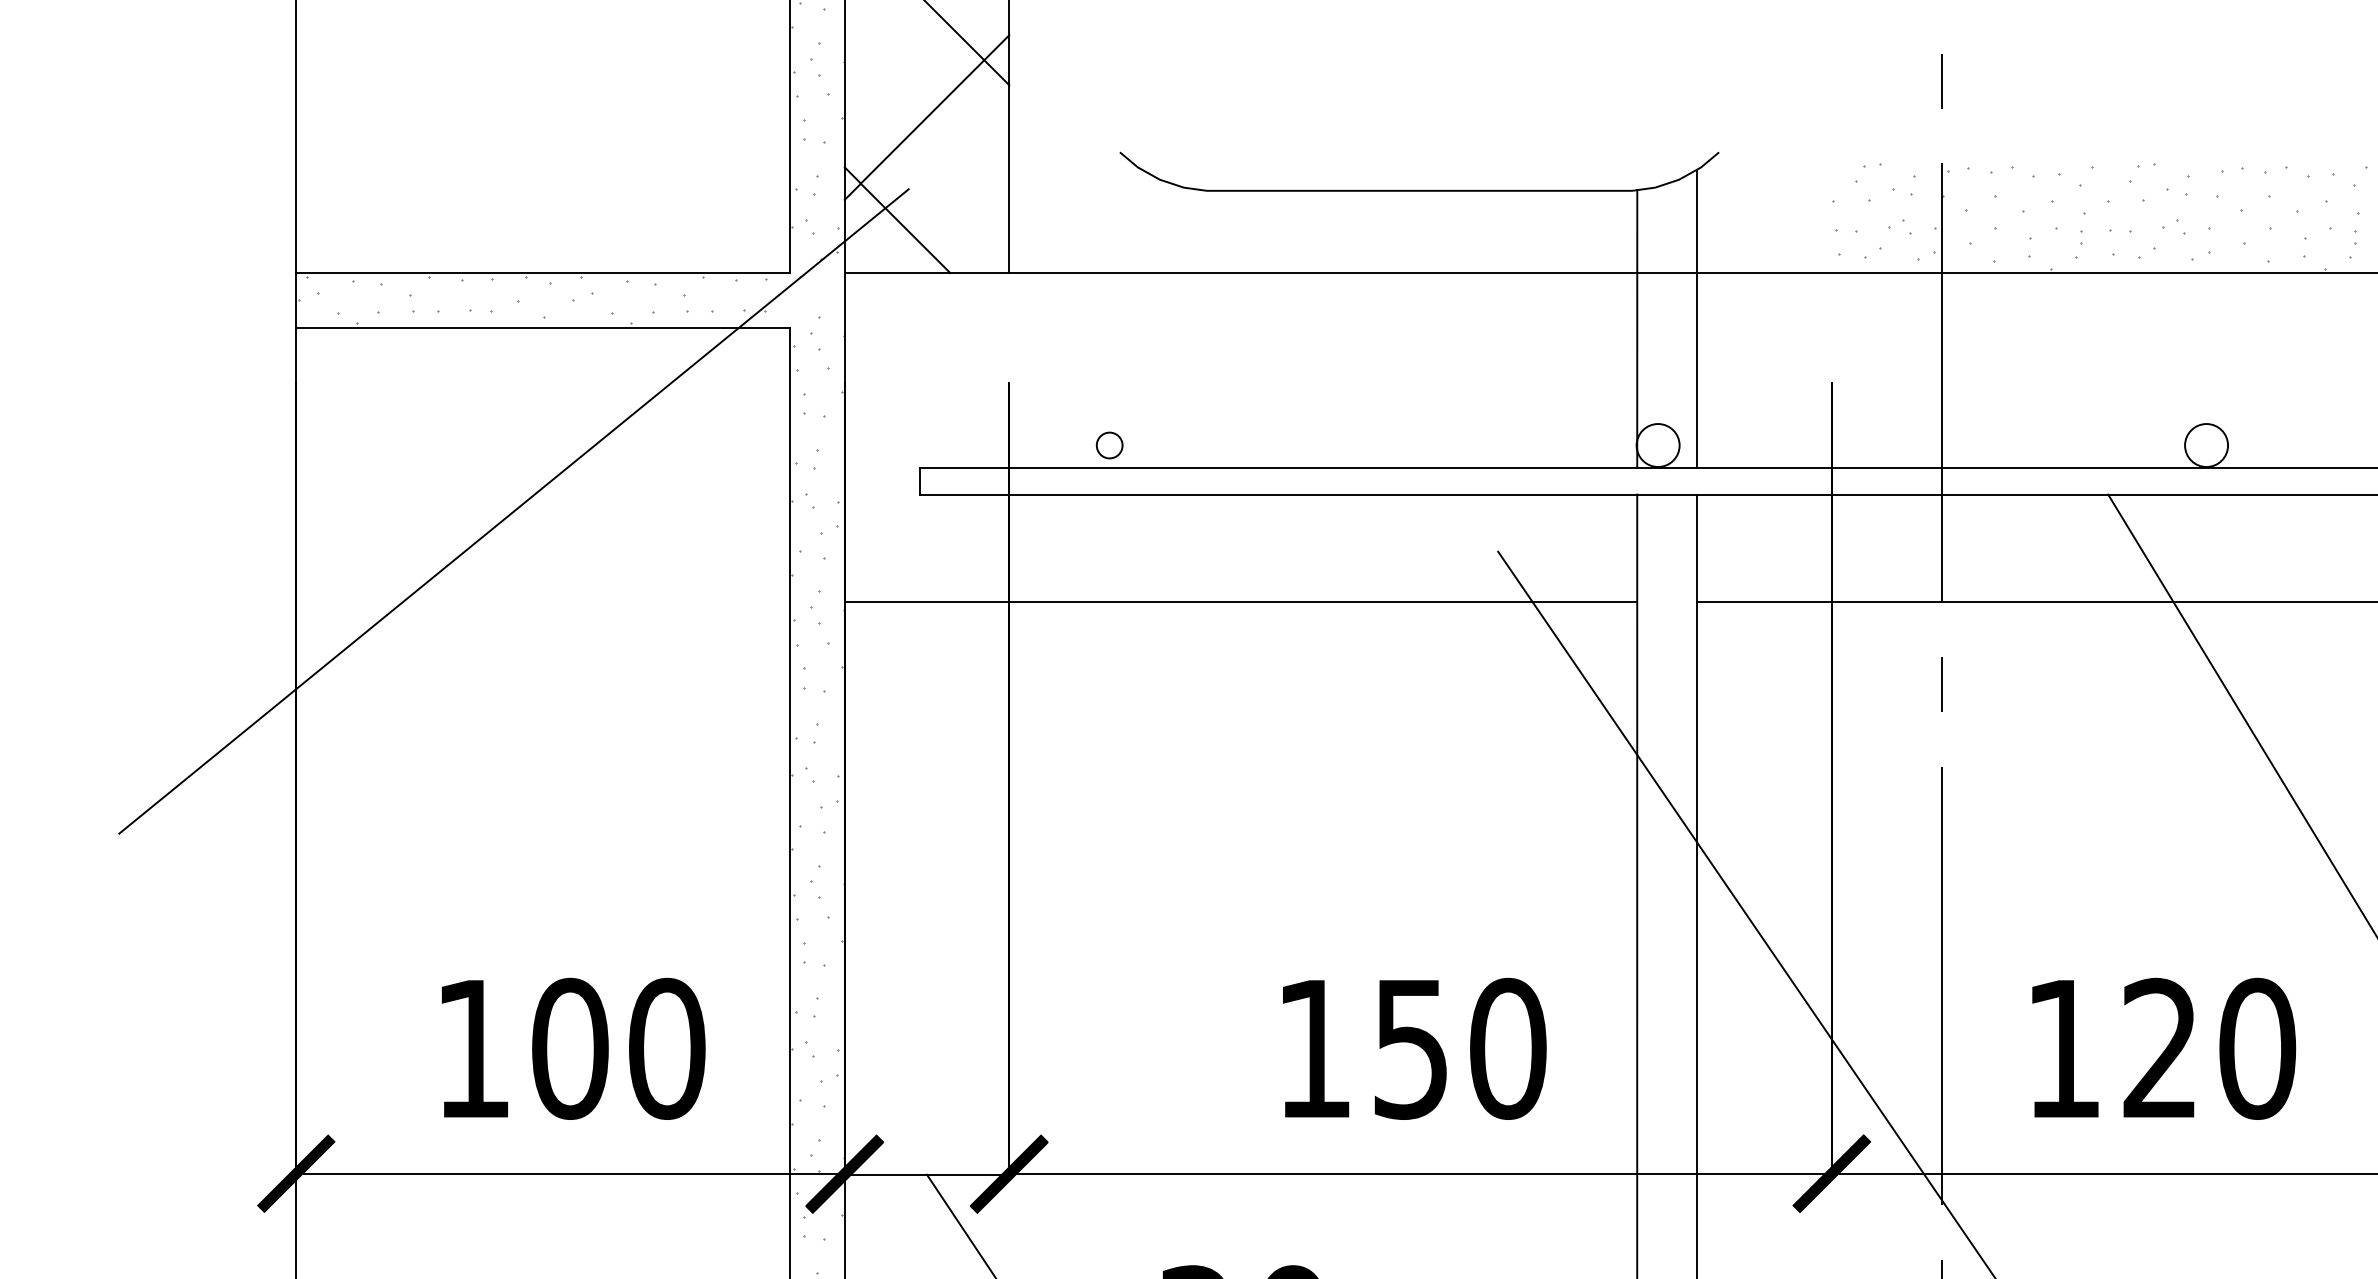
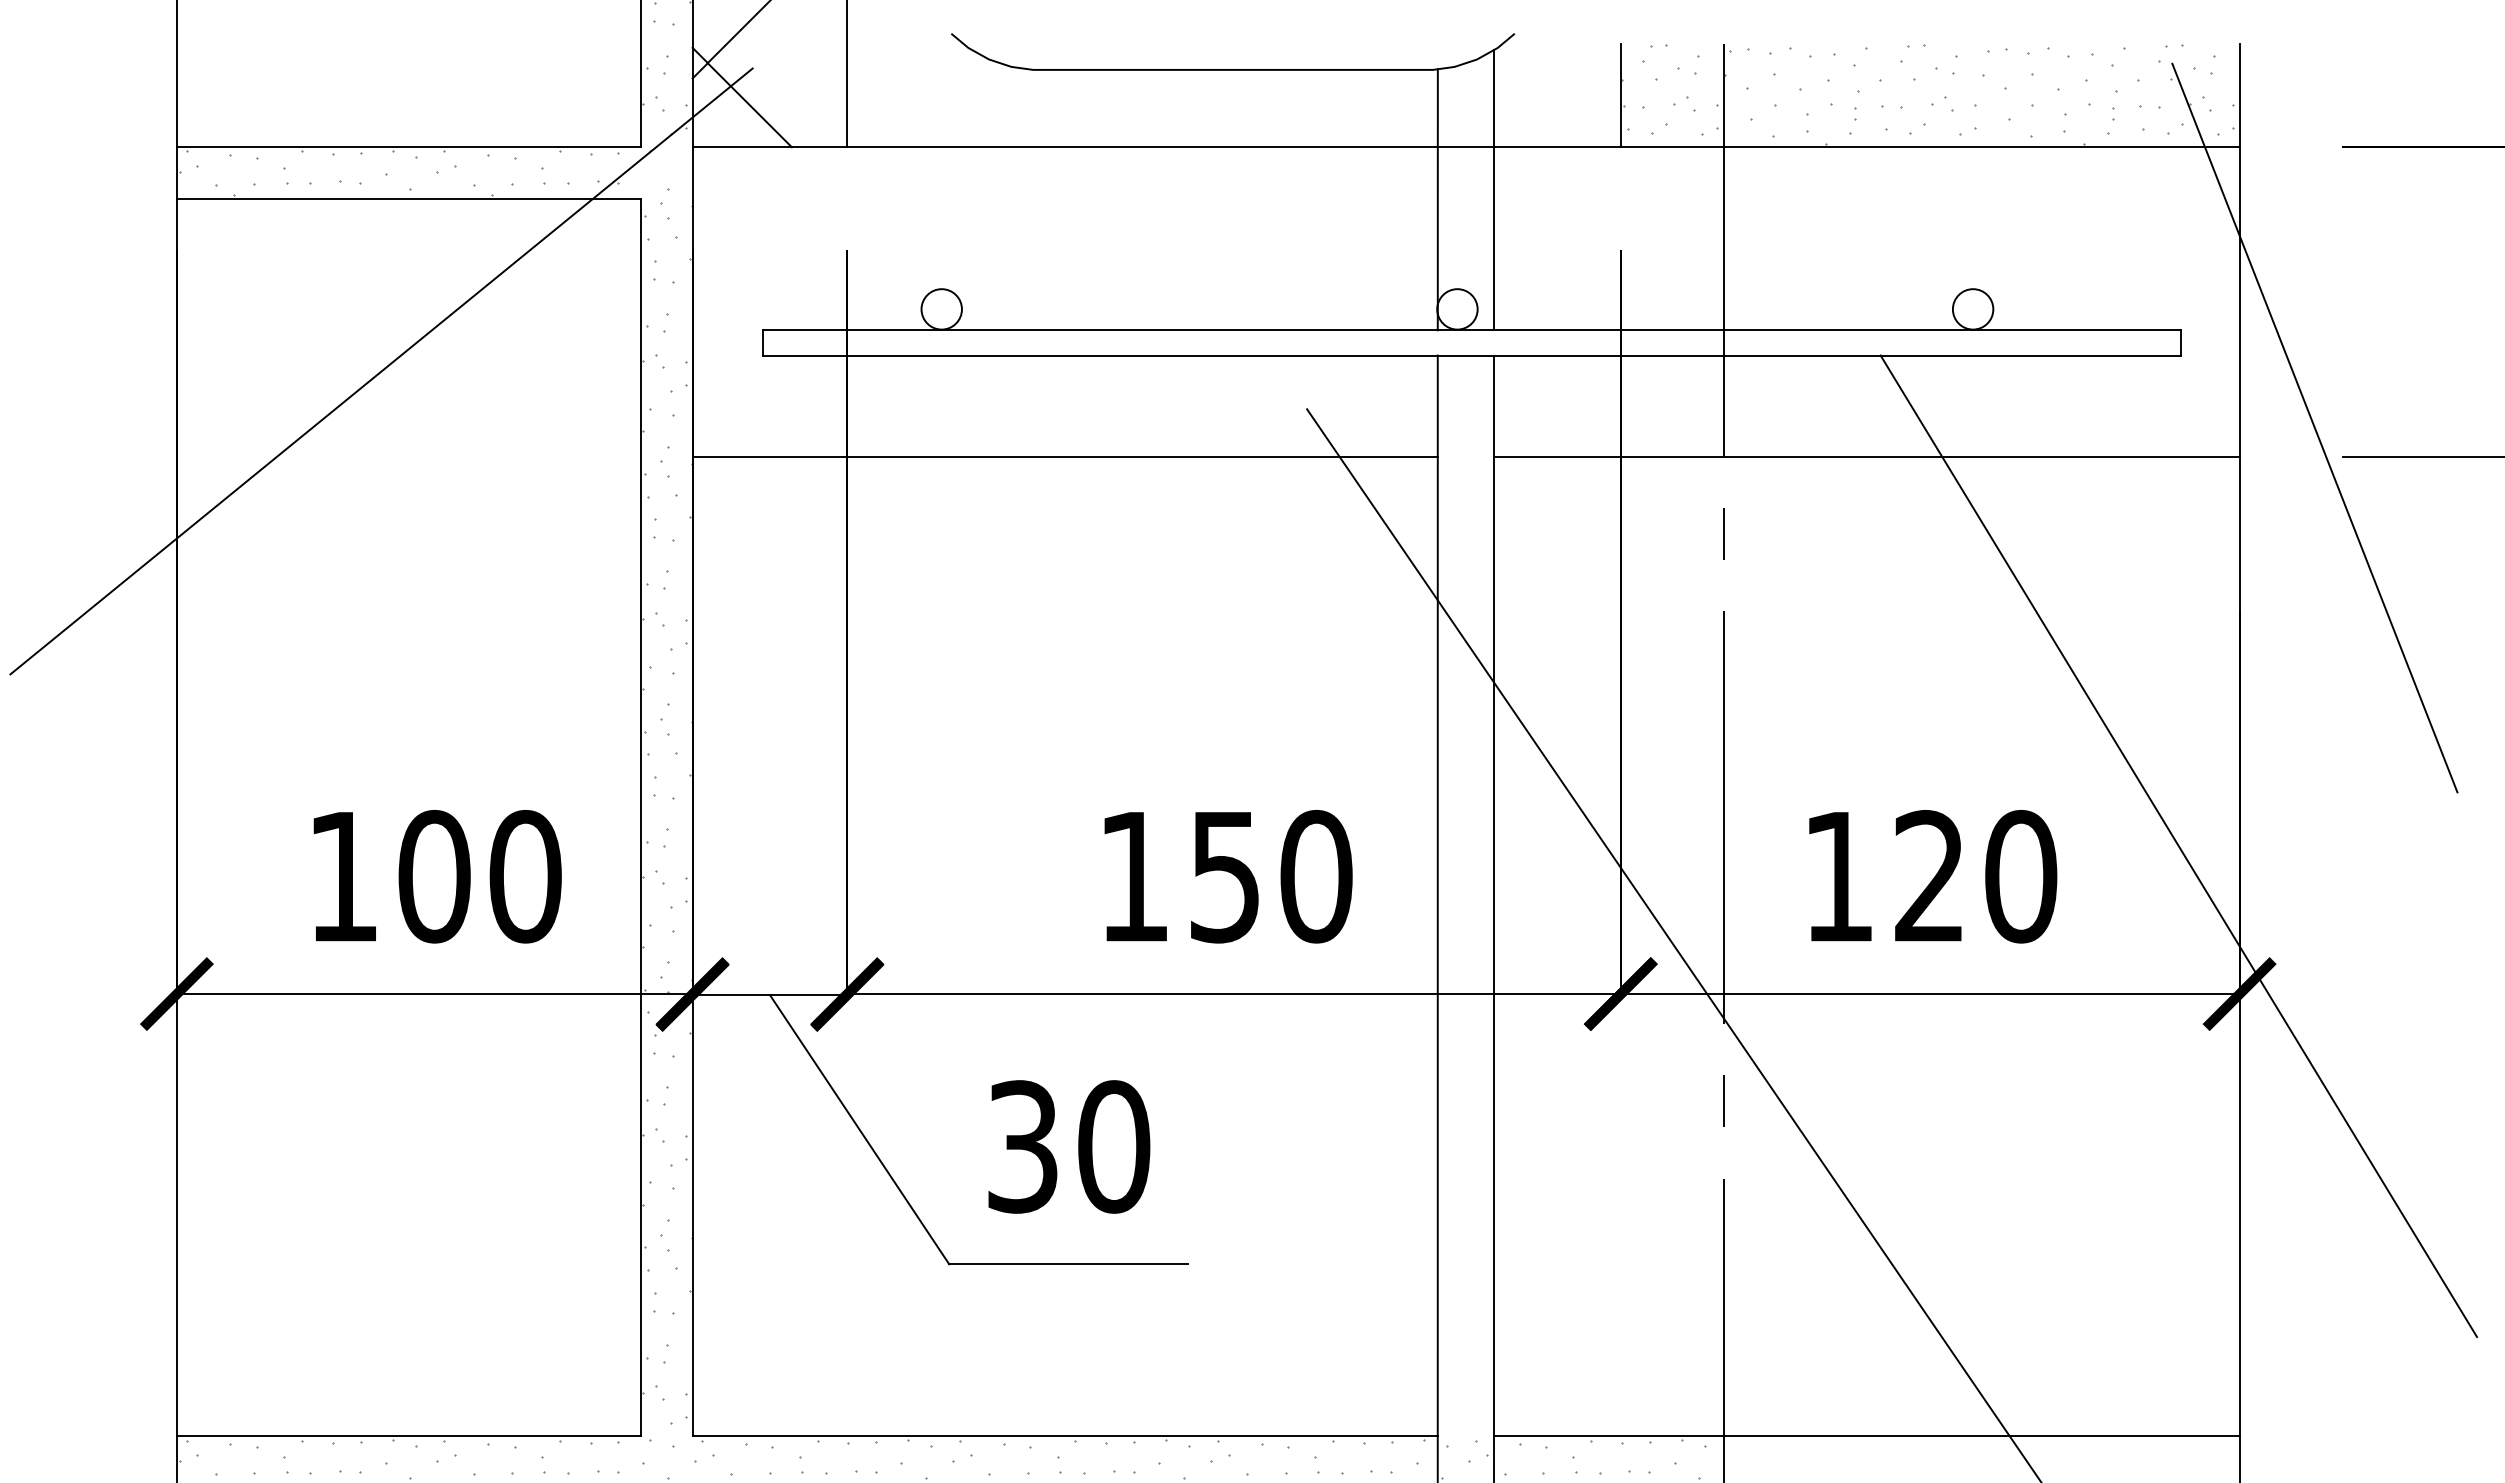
line: (1831, 218) -> (1620, 95), added
circle: (1109, 445) -> (941, 309), size x1.67

